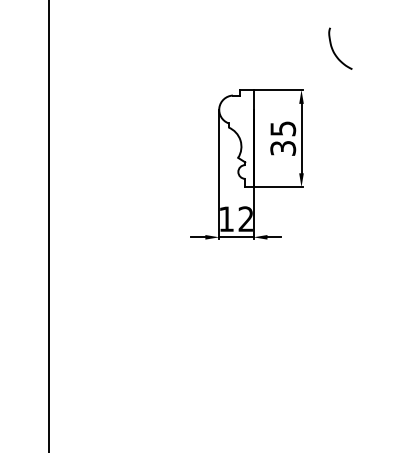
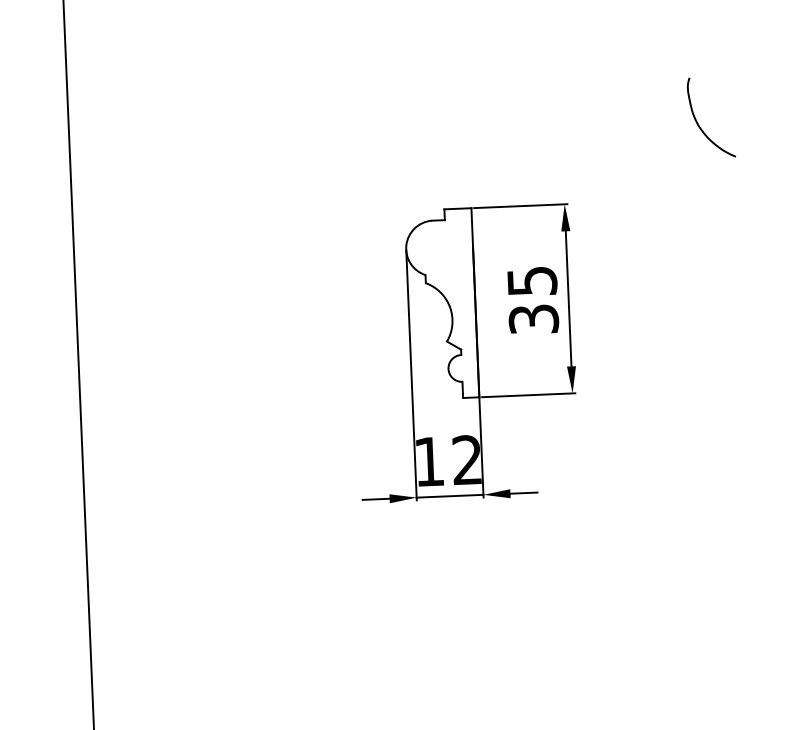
curve: (334, 51) -> (699, 123), moved

